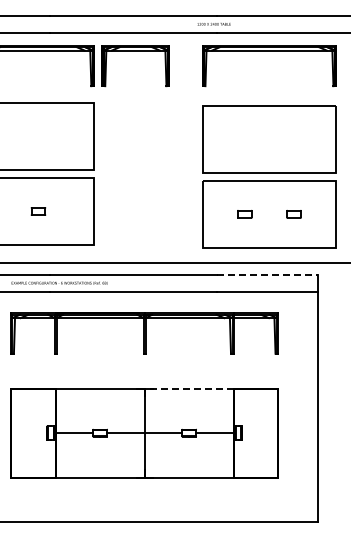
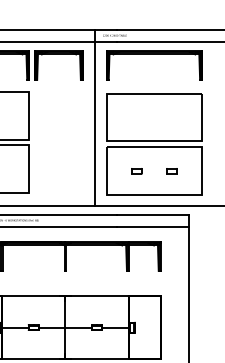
line: (185, 139) -> (94, 117), added
line: (267, 275) -> (153, 215), dashed -> solid
line: (189, 388) -> (97, 295), dashed -> solid

